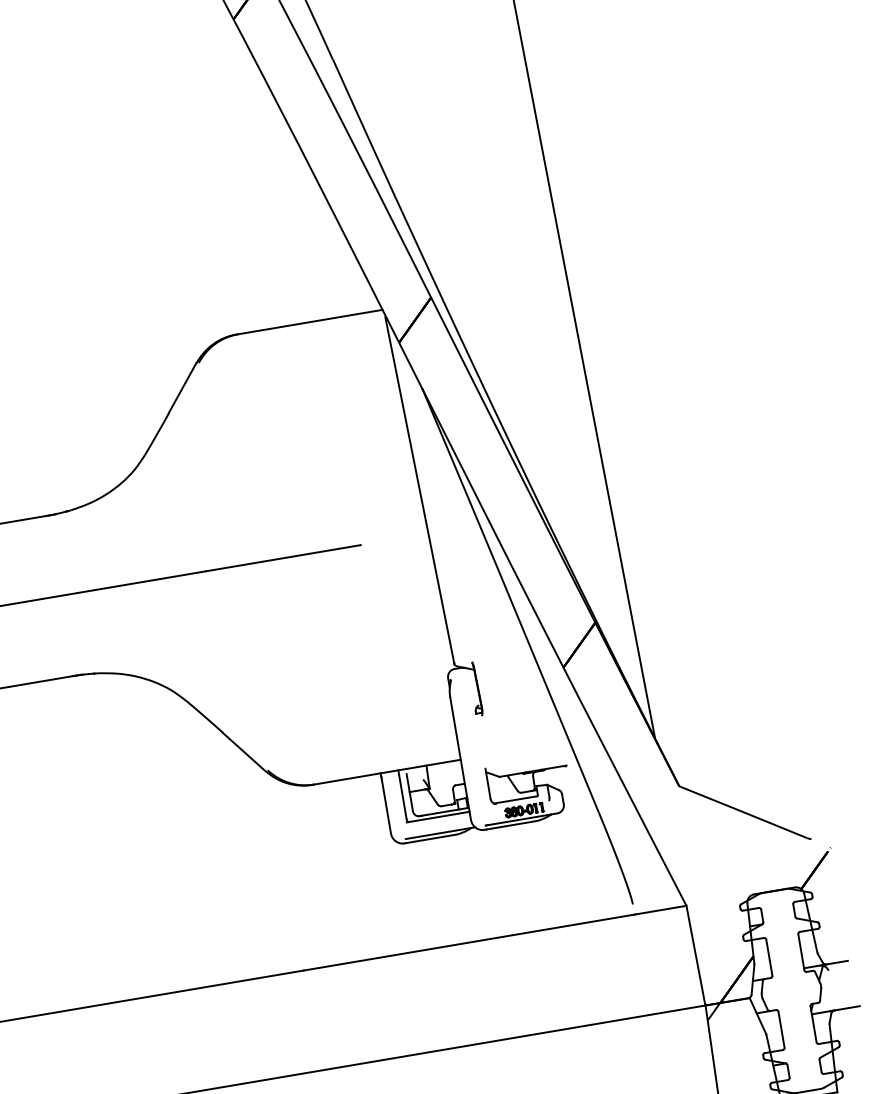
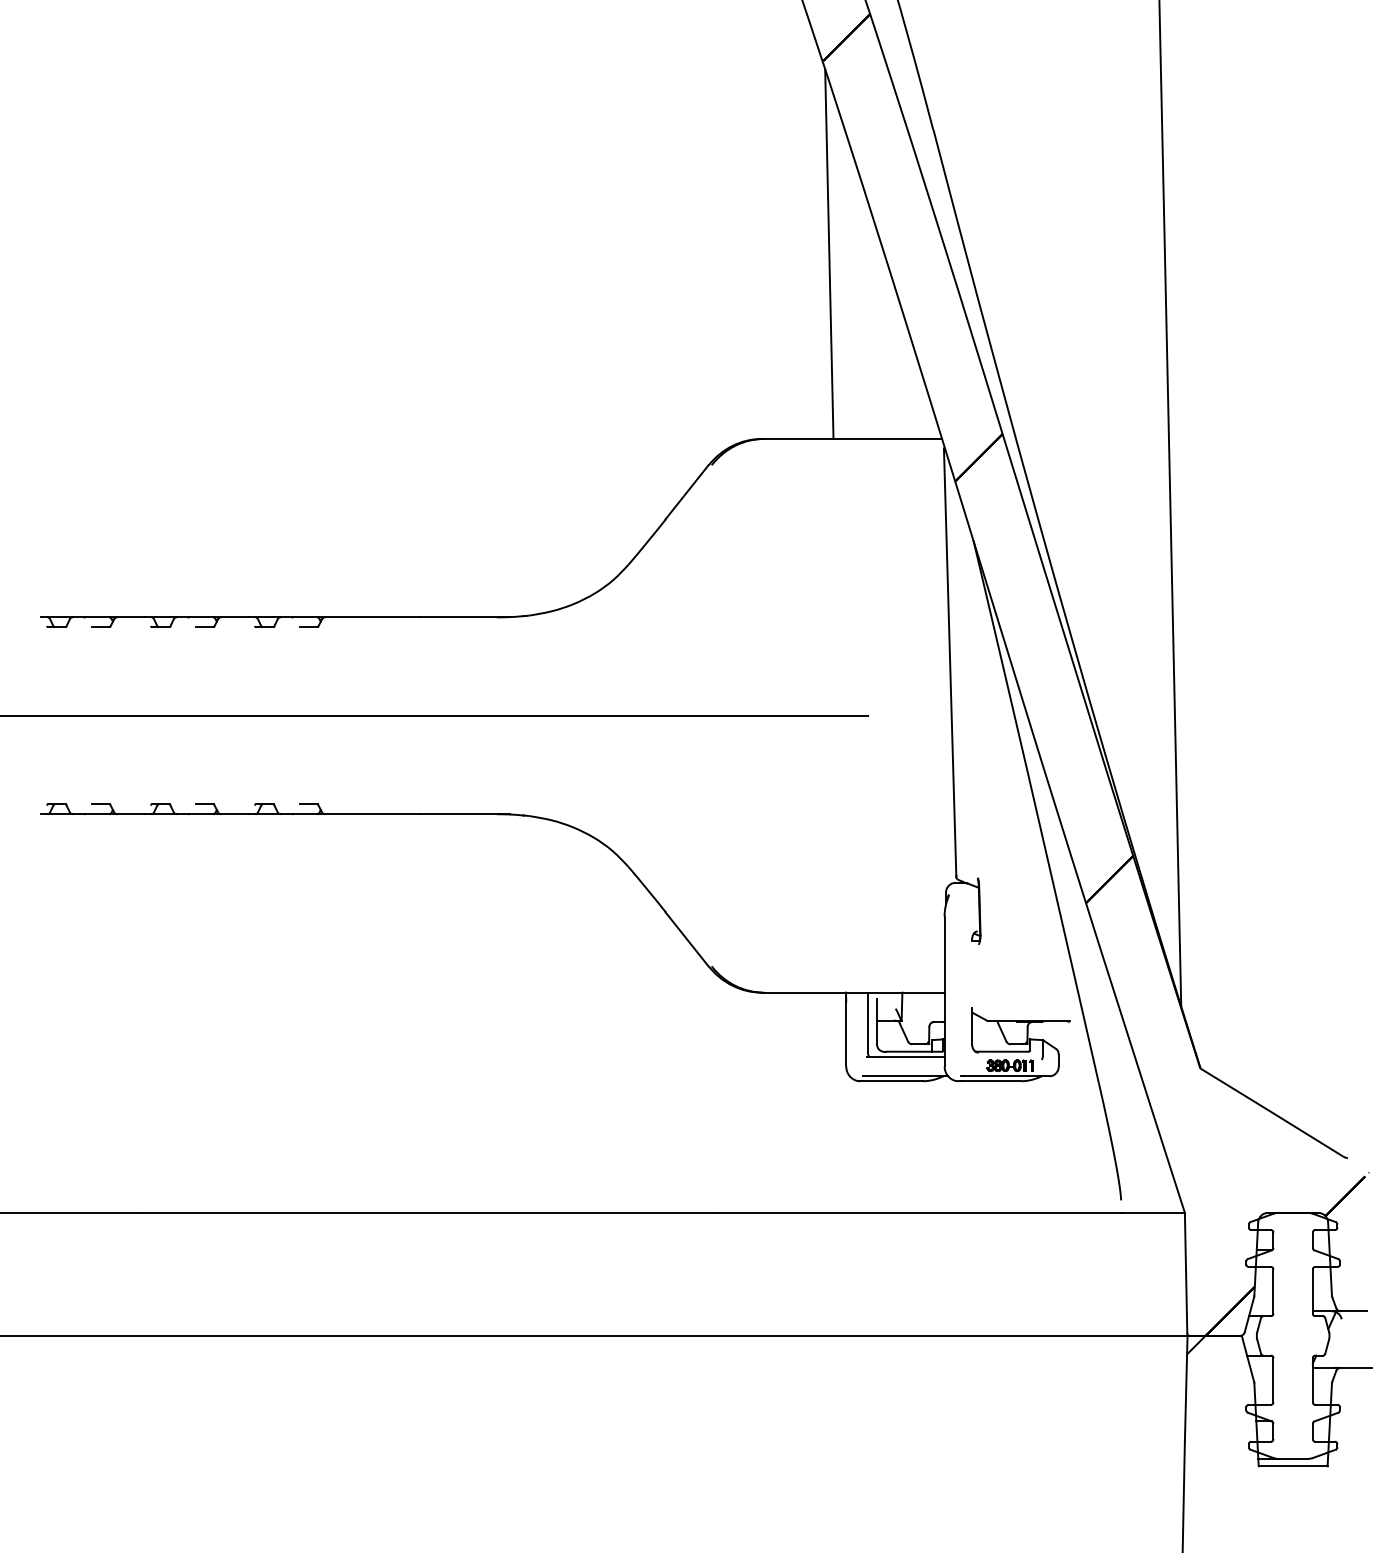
line: (265, 175) -> (829, 254), added

